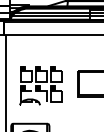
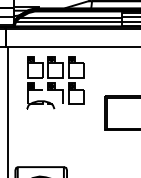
part: (40, 85) -> (55, 82), moved

